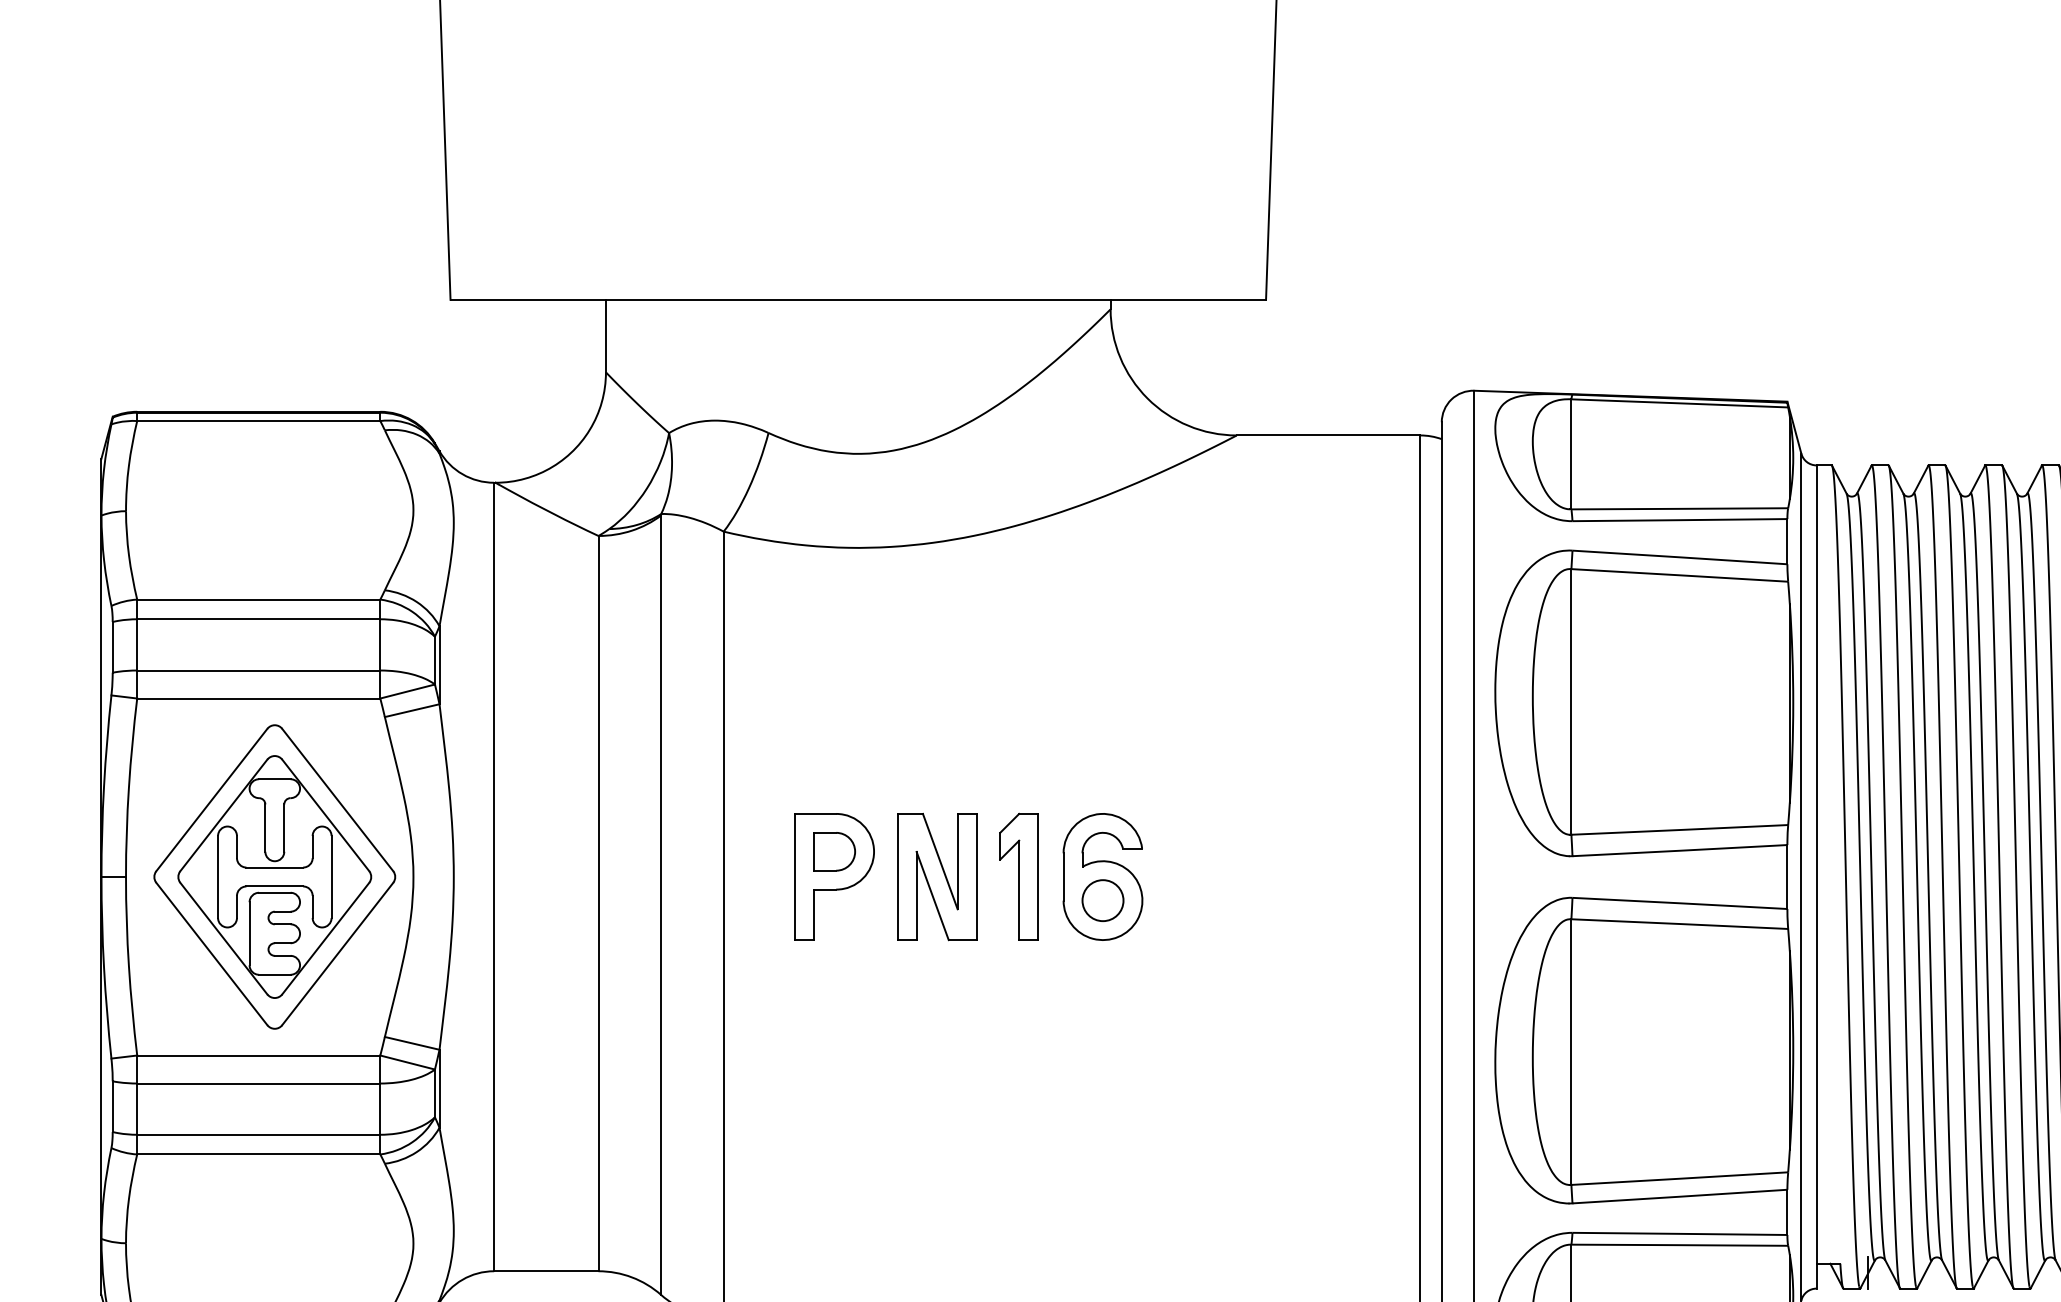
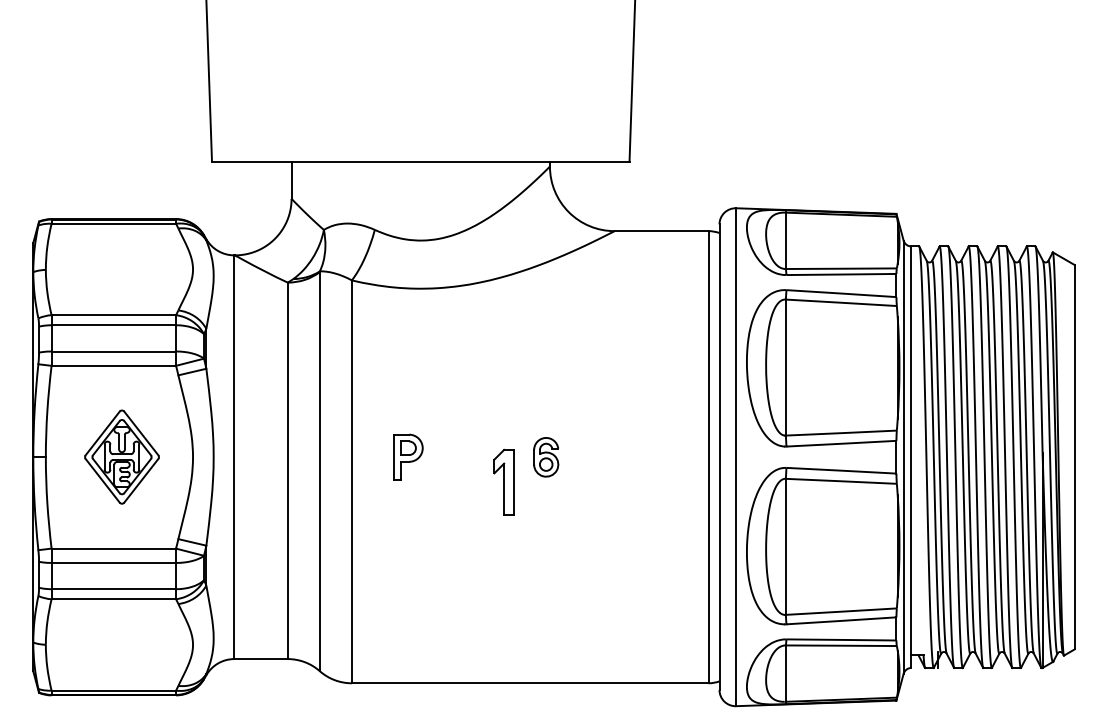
part: (273, 875) -> (121, 456), size x0.6
part: (935, 875) -> (460, 456), removed
part: (1017, 875) -> (503, 481), moved
part: (834, 877) -> (408, 457), size x0.7
part: (1103, 877) -> (546, 457), size x0.6

